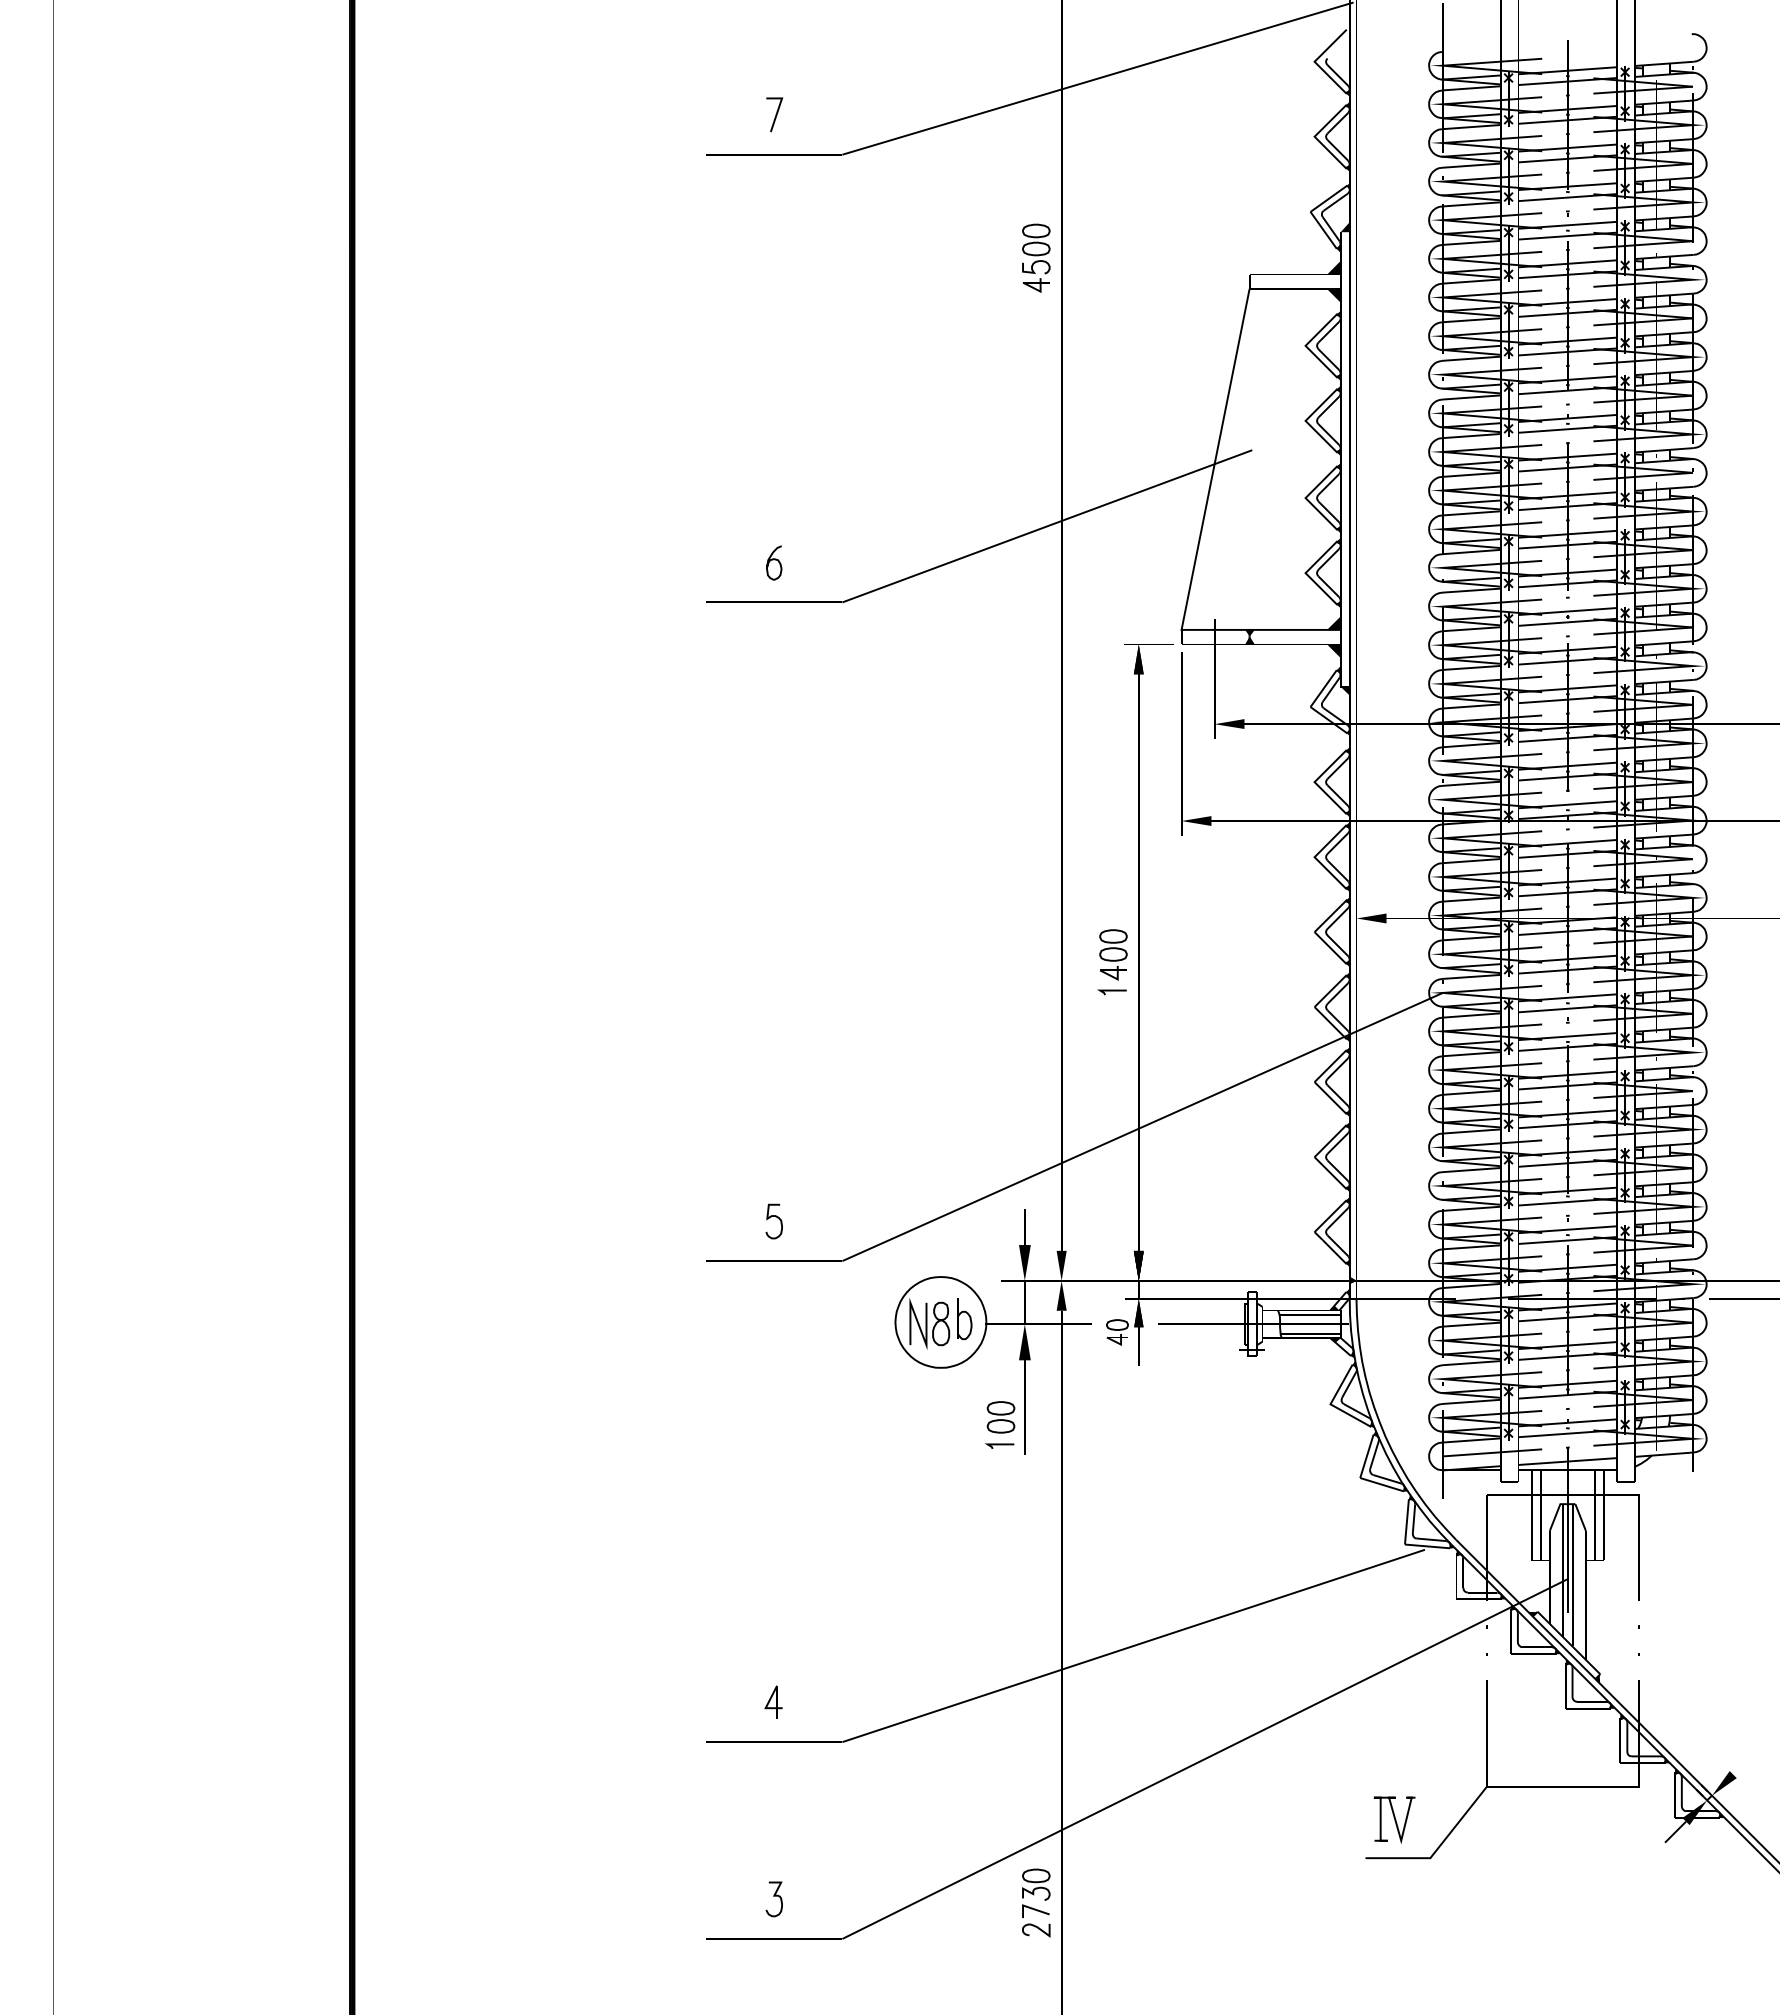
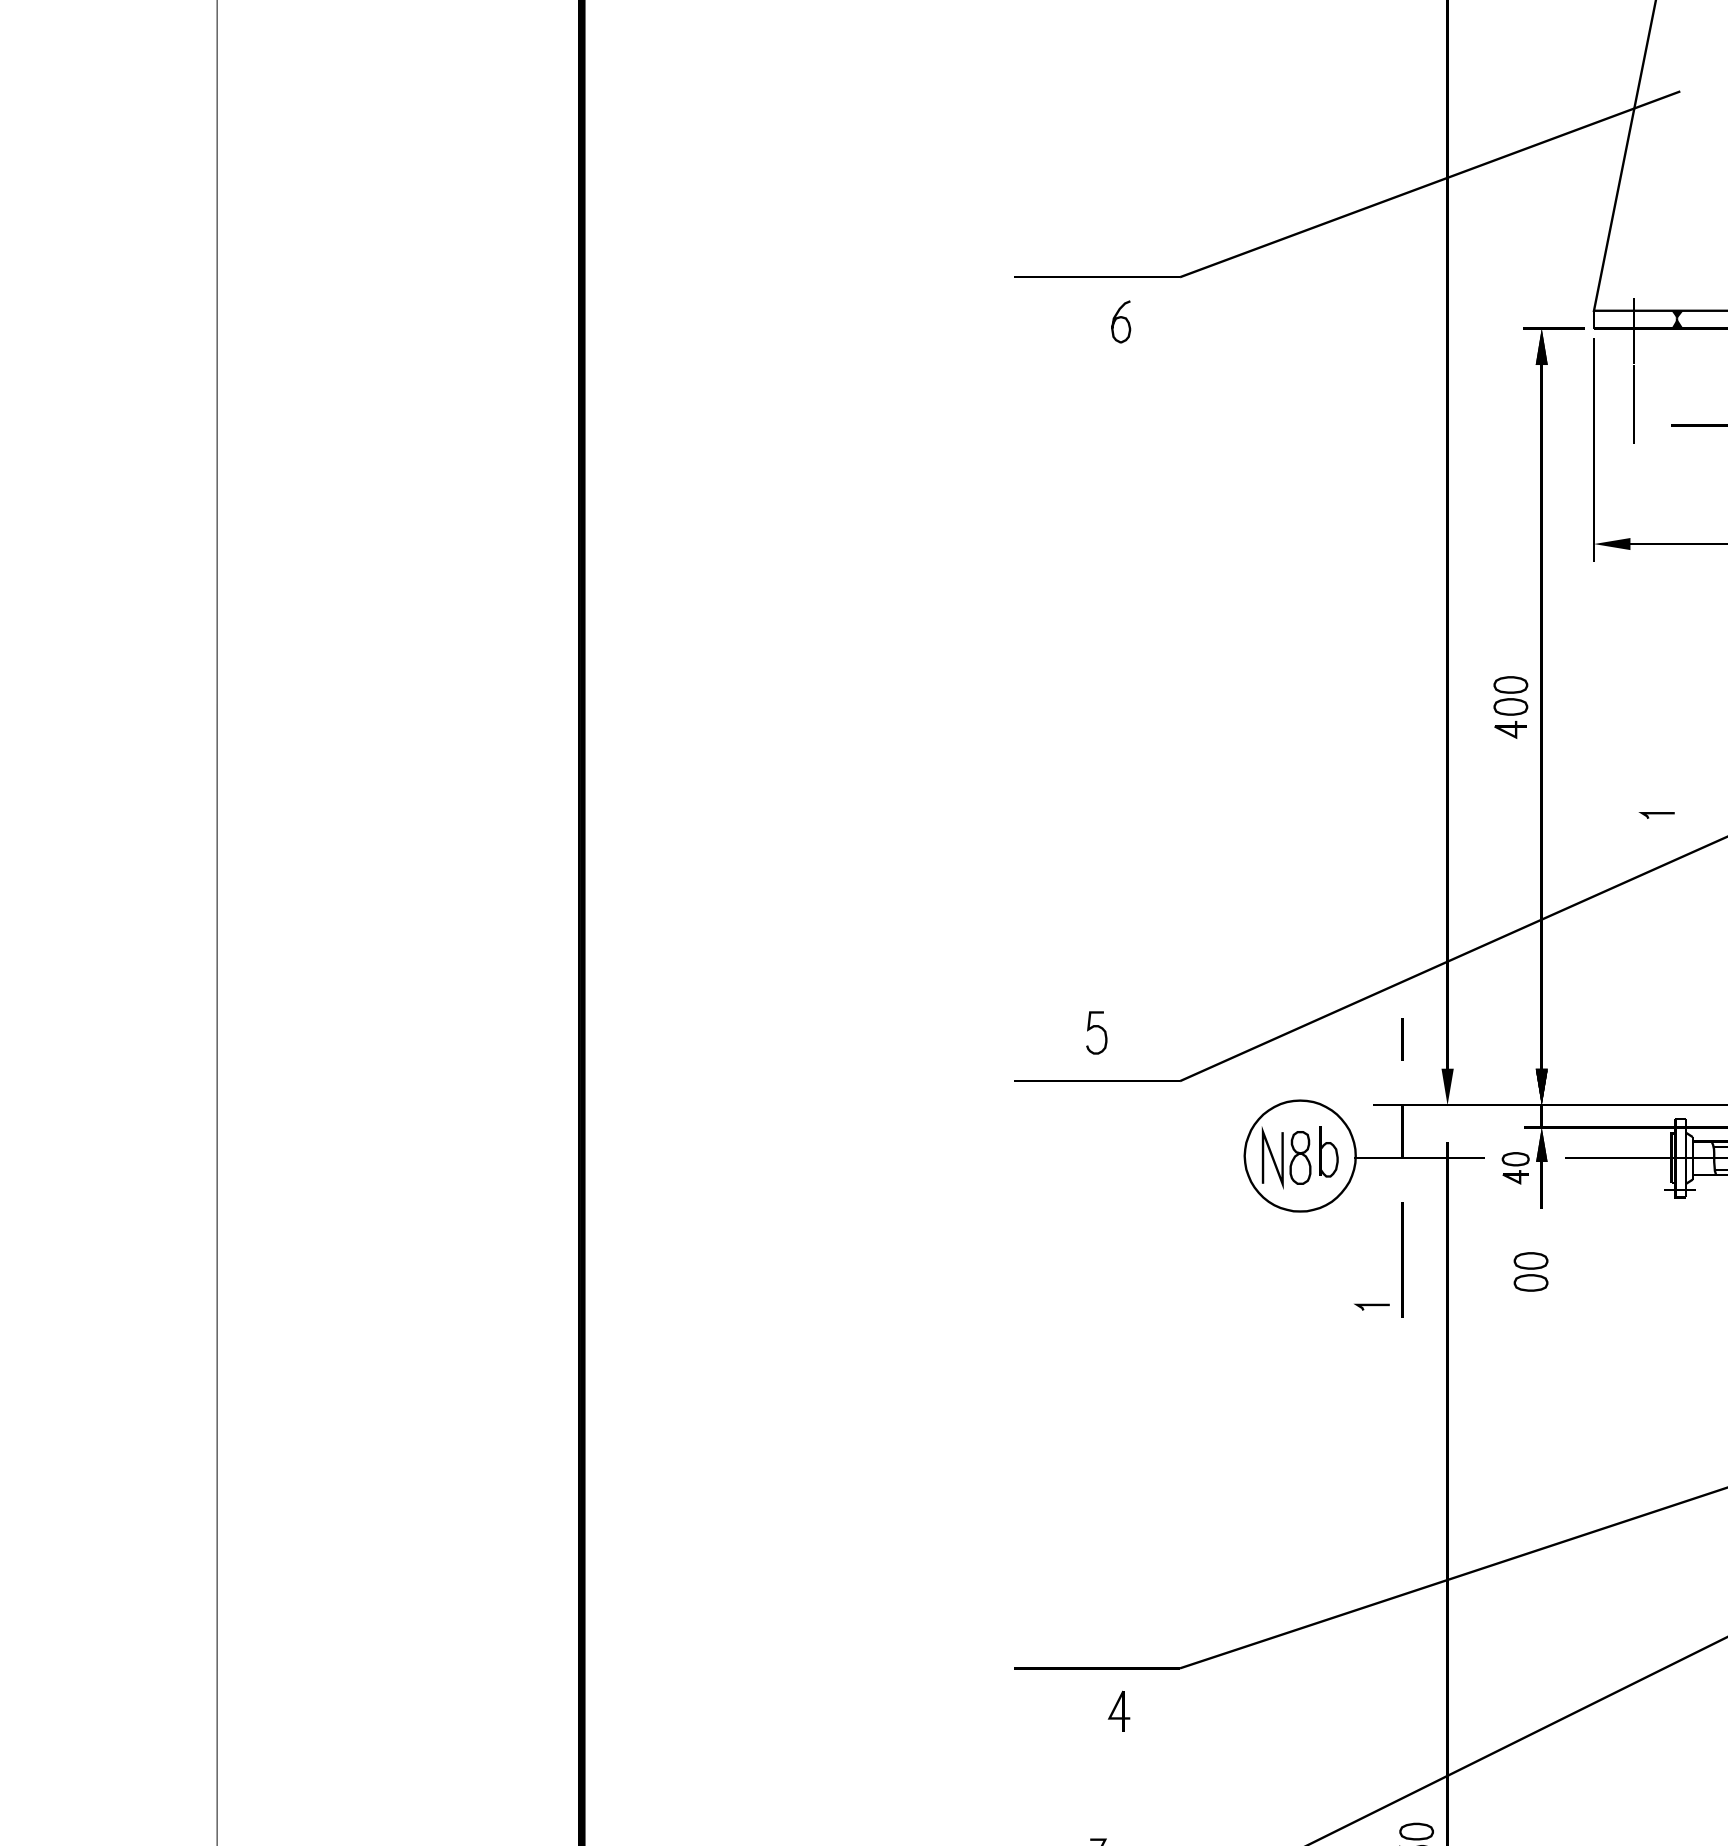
curve: (774, 560) -> (1121, 318), moved
fill: (1229, 724) -> (1652, 426), removed
line: (1111, 991) -> (1656, 814), moved
fill: (1024, 1262) -> (1402, 1082), removed
fill: (1061, 1295) -> (1447, 1123), removed
fill: (1024, 1342) -> (1402, 1180), removed
part: (1000, 1417) -> (1530, 1272), moved
part: (773, 1701) -> (1119, 1710), moved

